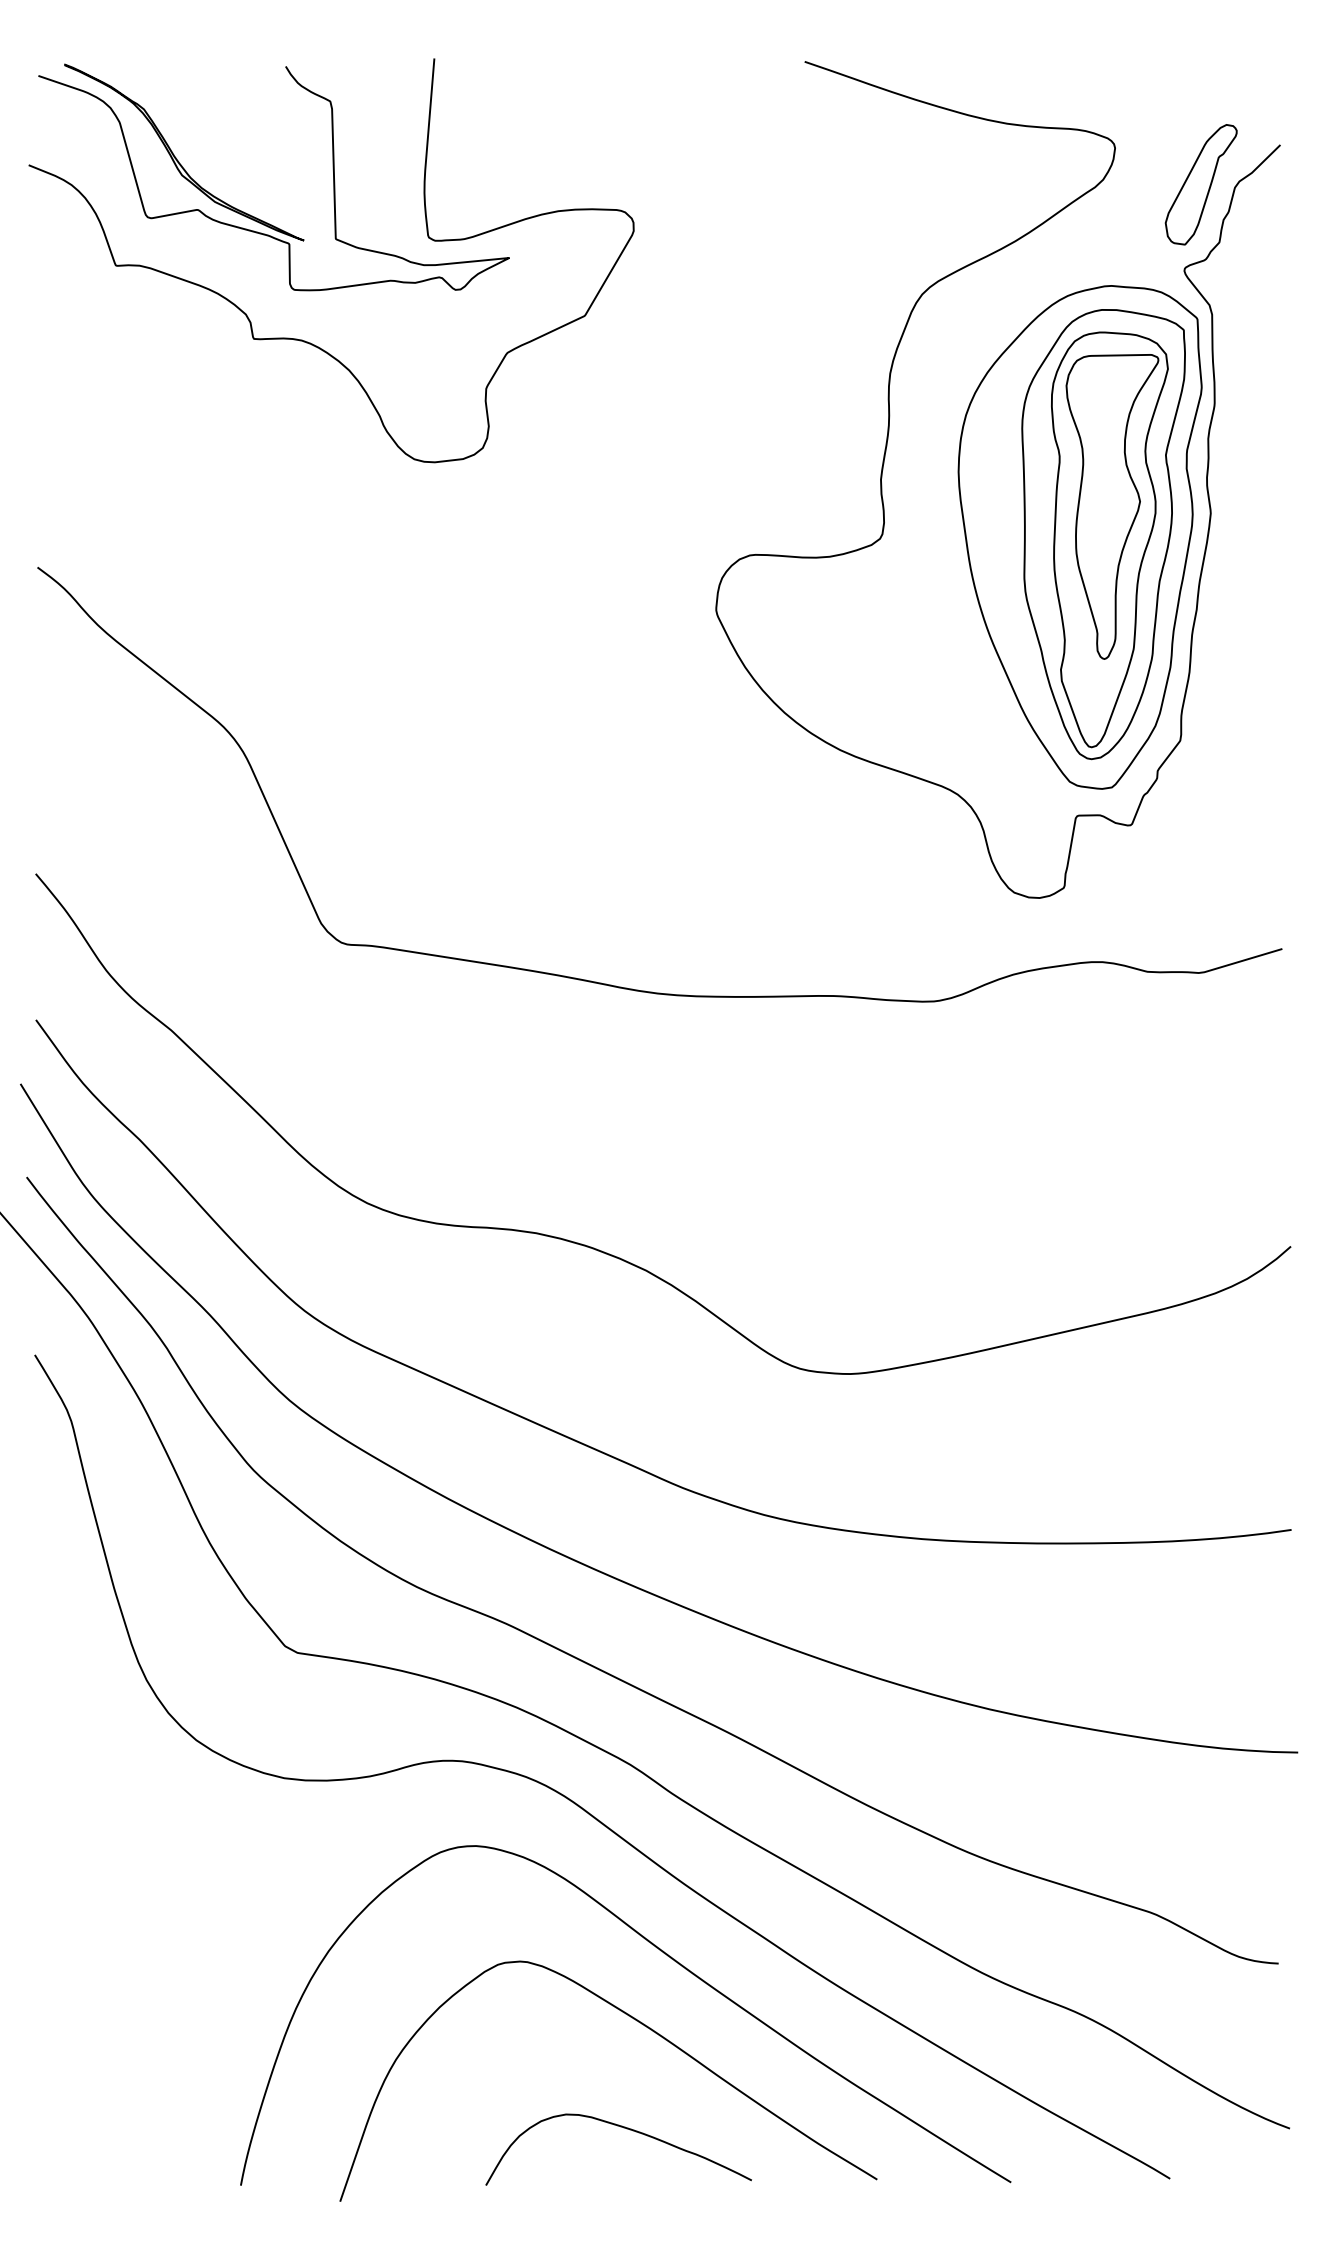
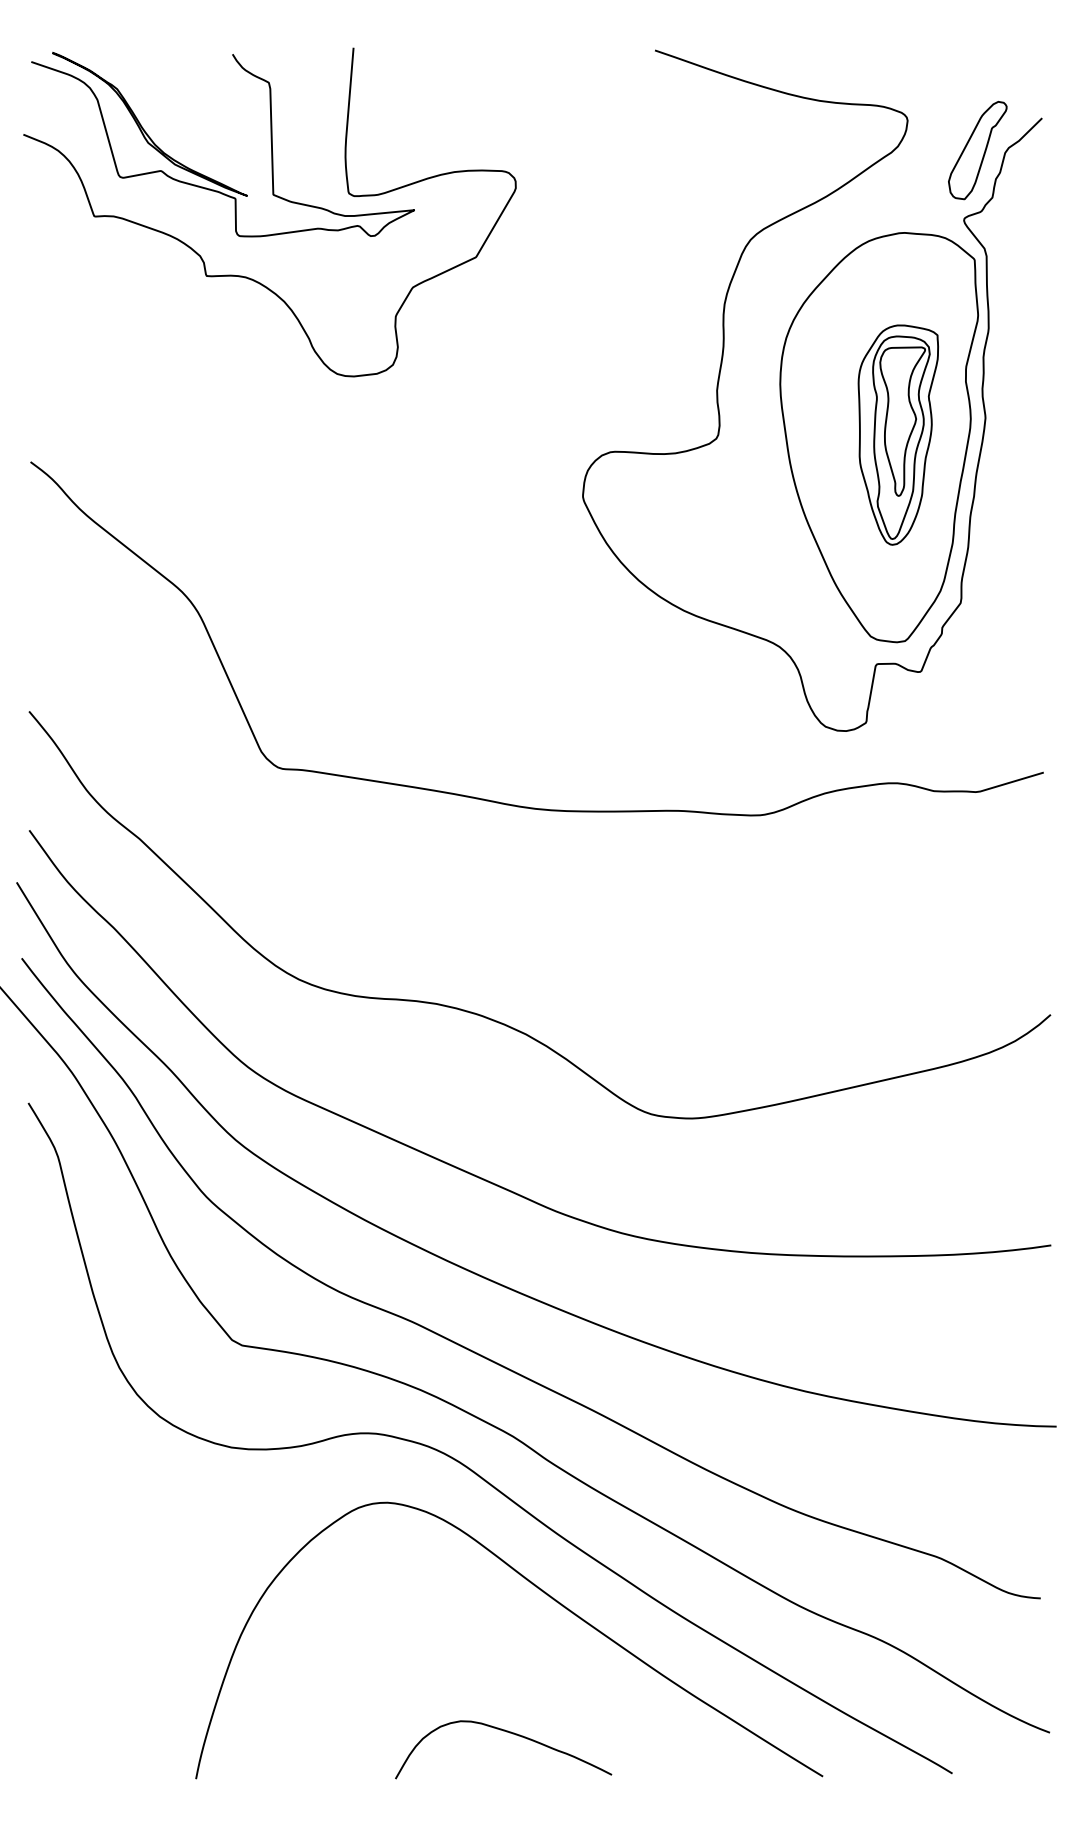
part: (1103, 533) -> (898, 434), size x0.6
curve: (645, 2027) -> (525, 1650), removed

